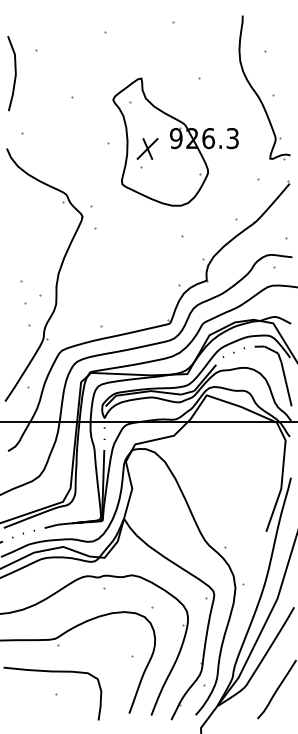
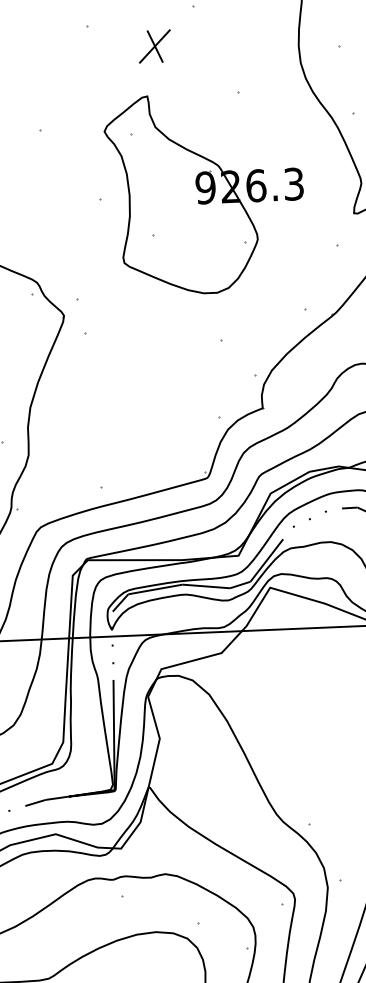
part: (147, 148) -> (154, 45), moved

